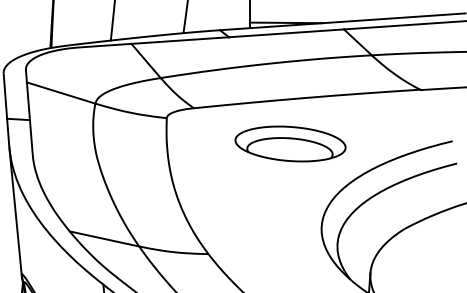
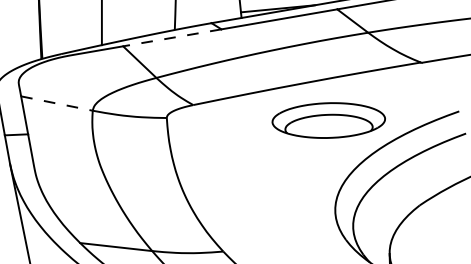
line: (180, 40) -> (172, 37), solid -> dashed
line: (61, 93) -> (57, 103), solid -> dashed
part: (290, 143) -> (328, 120), moved

